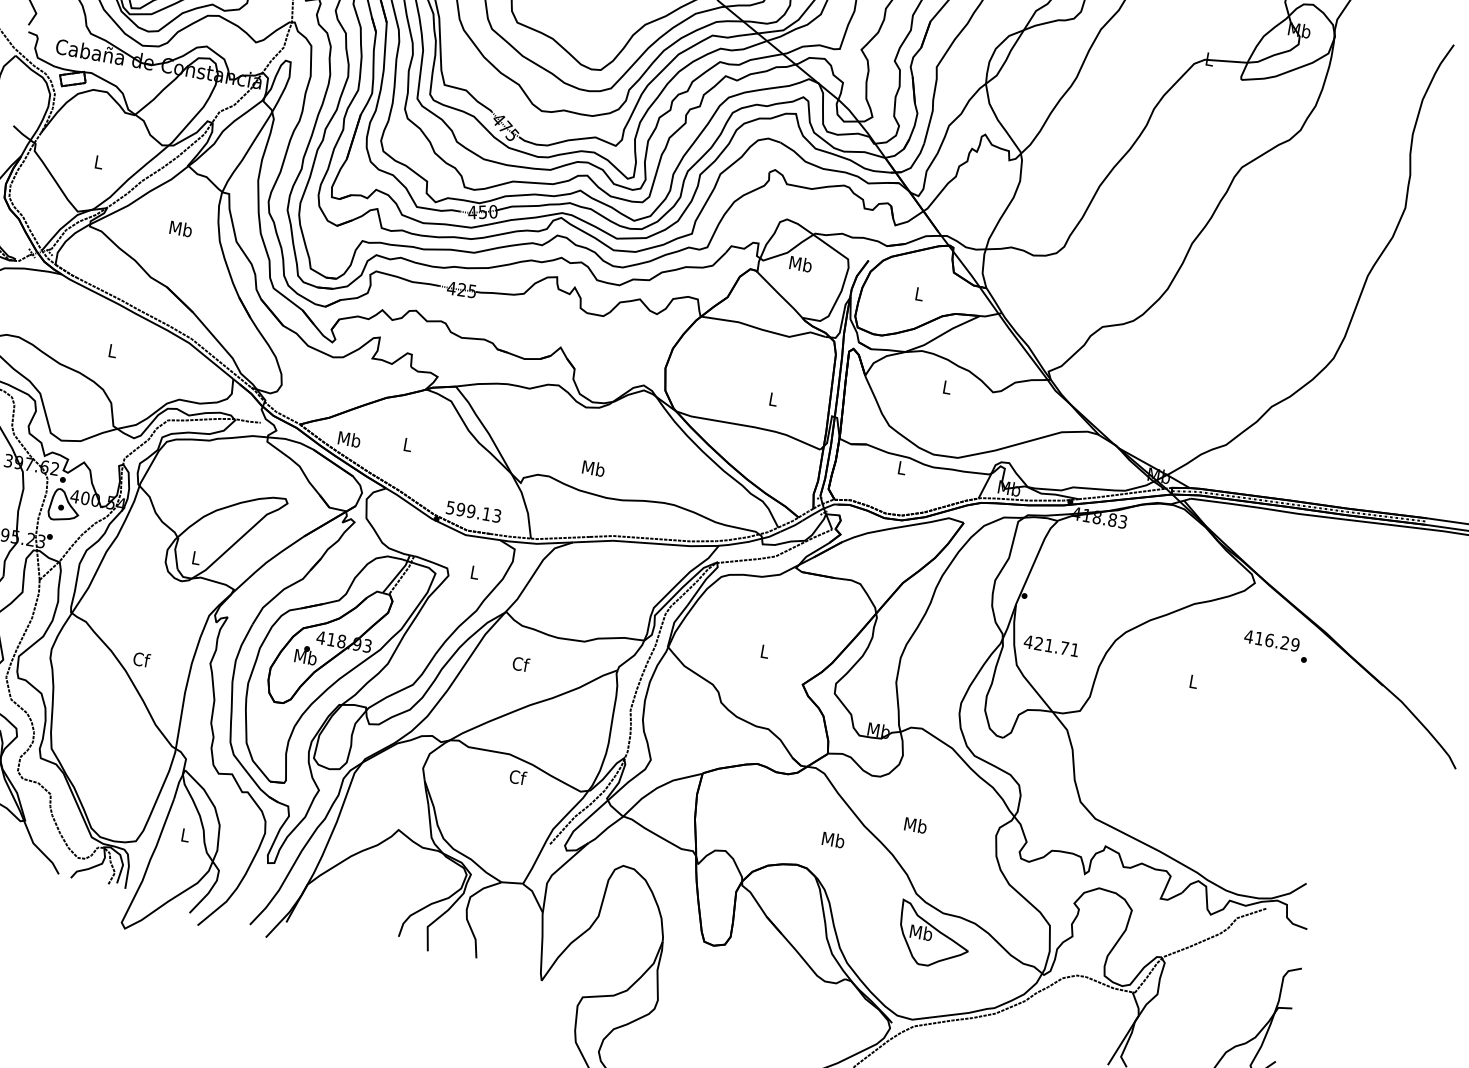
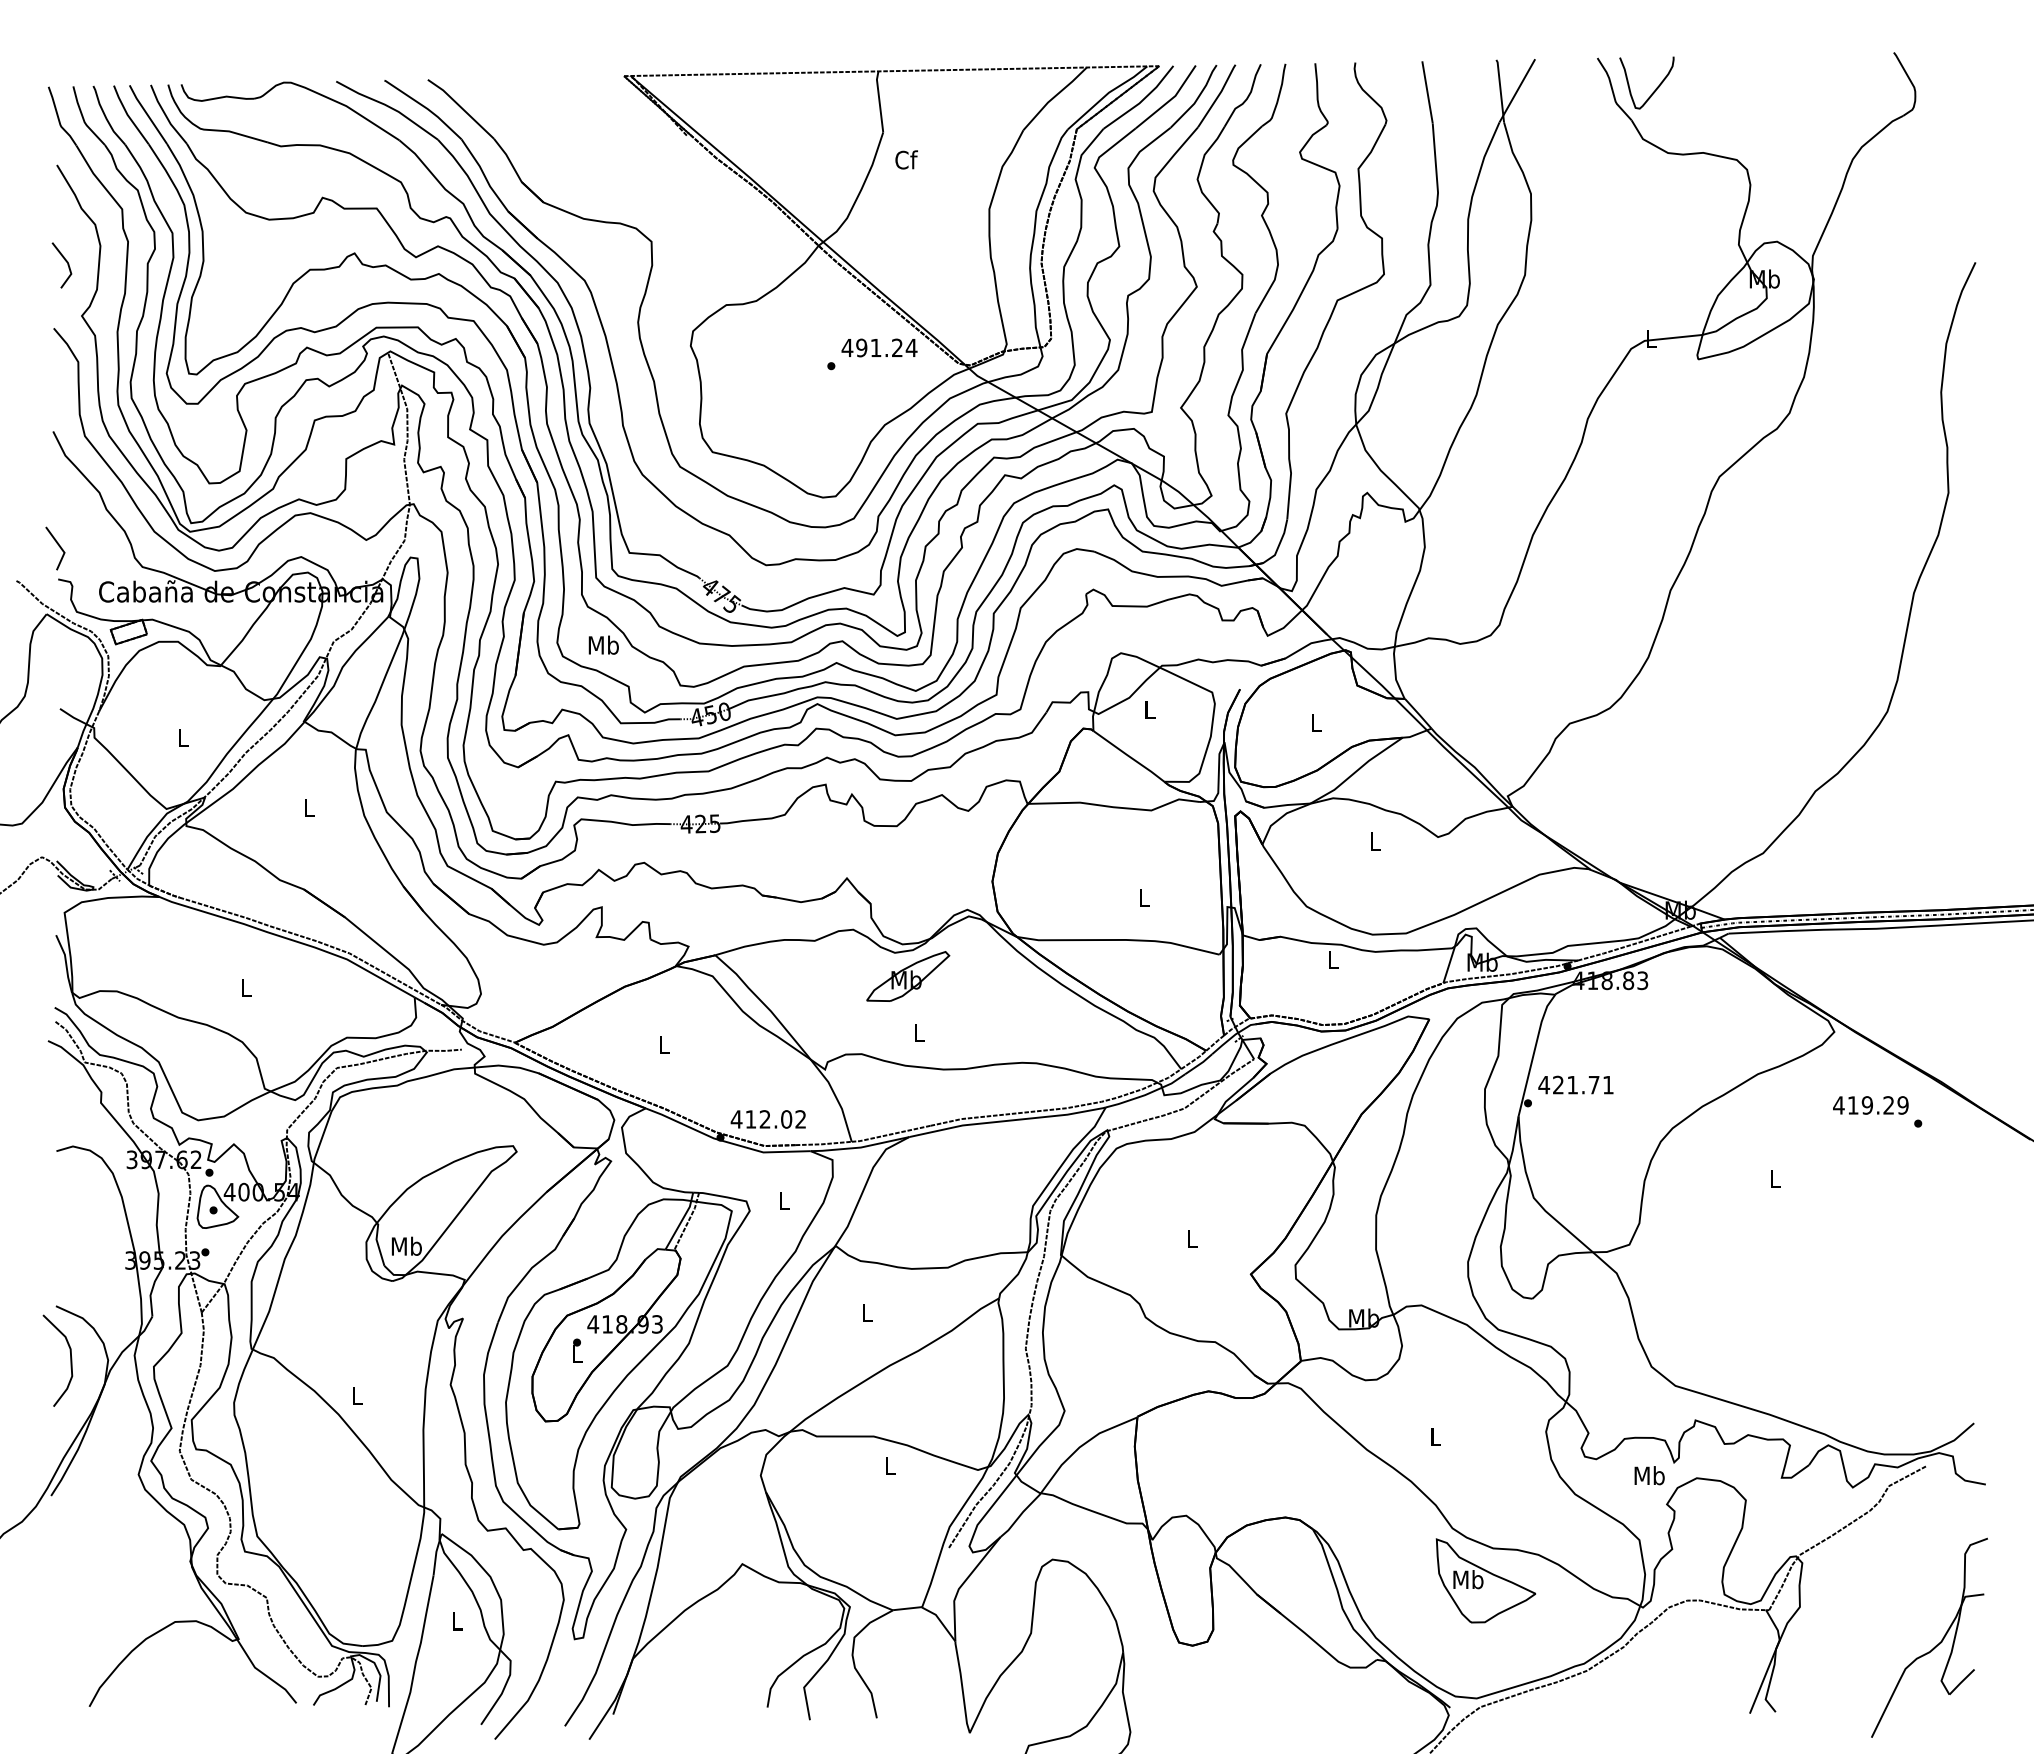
text: (181, 228) -> (309, 807), Mb -> L
text: (800, 263) -> (1149, 709), Mb -> L
part: (592, 426) -> (908, 976), added
text: (349, 438) -> (603, 644), moved
text: (593, 468) -> (919, 1032), Mb -> L
text: (473, 511) -> (768, 1119), 599.13 -> 412.02
text: (196, 557) -> (406, 1245), L -> Mb
text: (1269, 640) -> (1867, 1105), 416.29 -> 419.29
text: (1051, 645) -> (1575, 1084), moved
text: (306, 656) -> (577, 1353), Mb -> L
text: (141, 659) -> (357, 1395), Cf -> L
text: (520, 663) -> (867, 1312), Cf -> L
text: (518, 777) -> (890, 1465), Cf -> L
text: (915, 825) -> (1435, 1436), Mb -> L
text: (833, 839) -> (1649, 1475), moved

